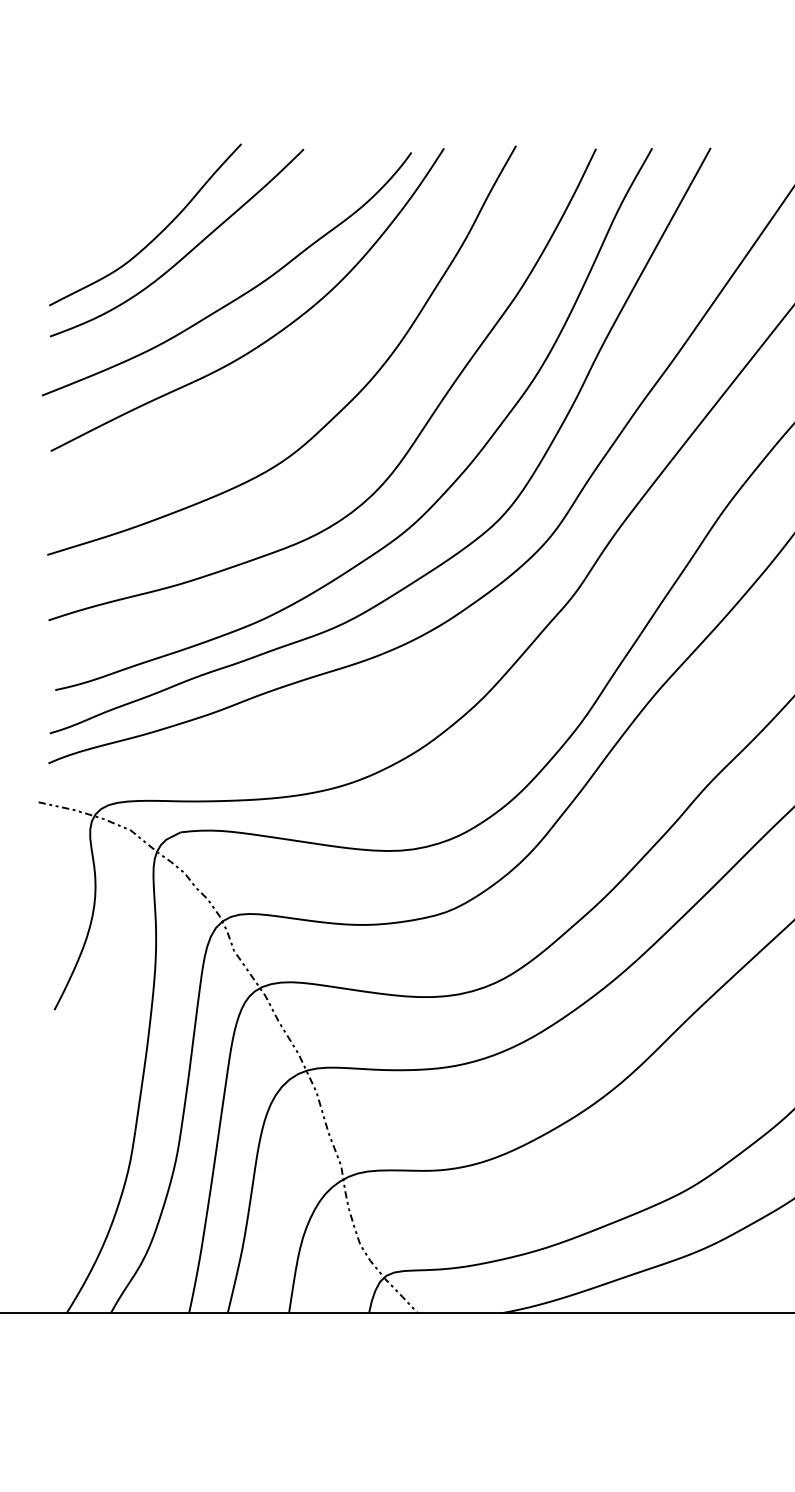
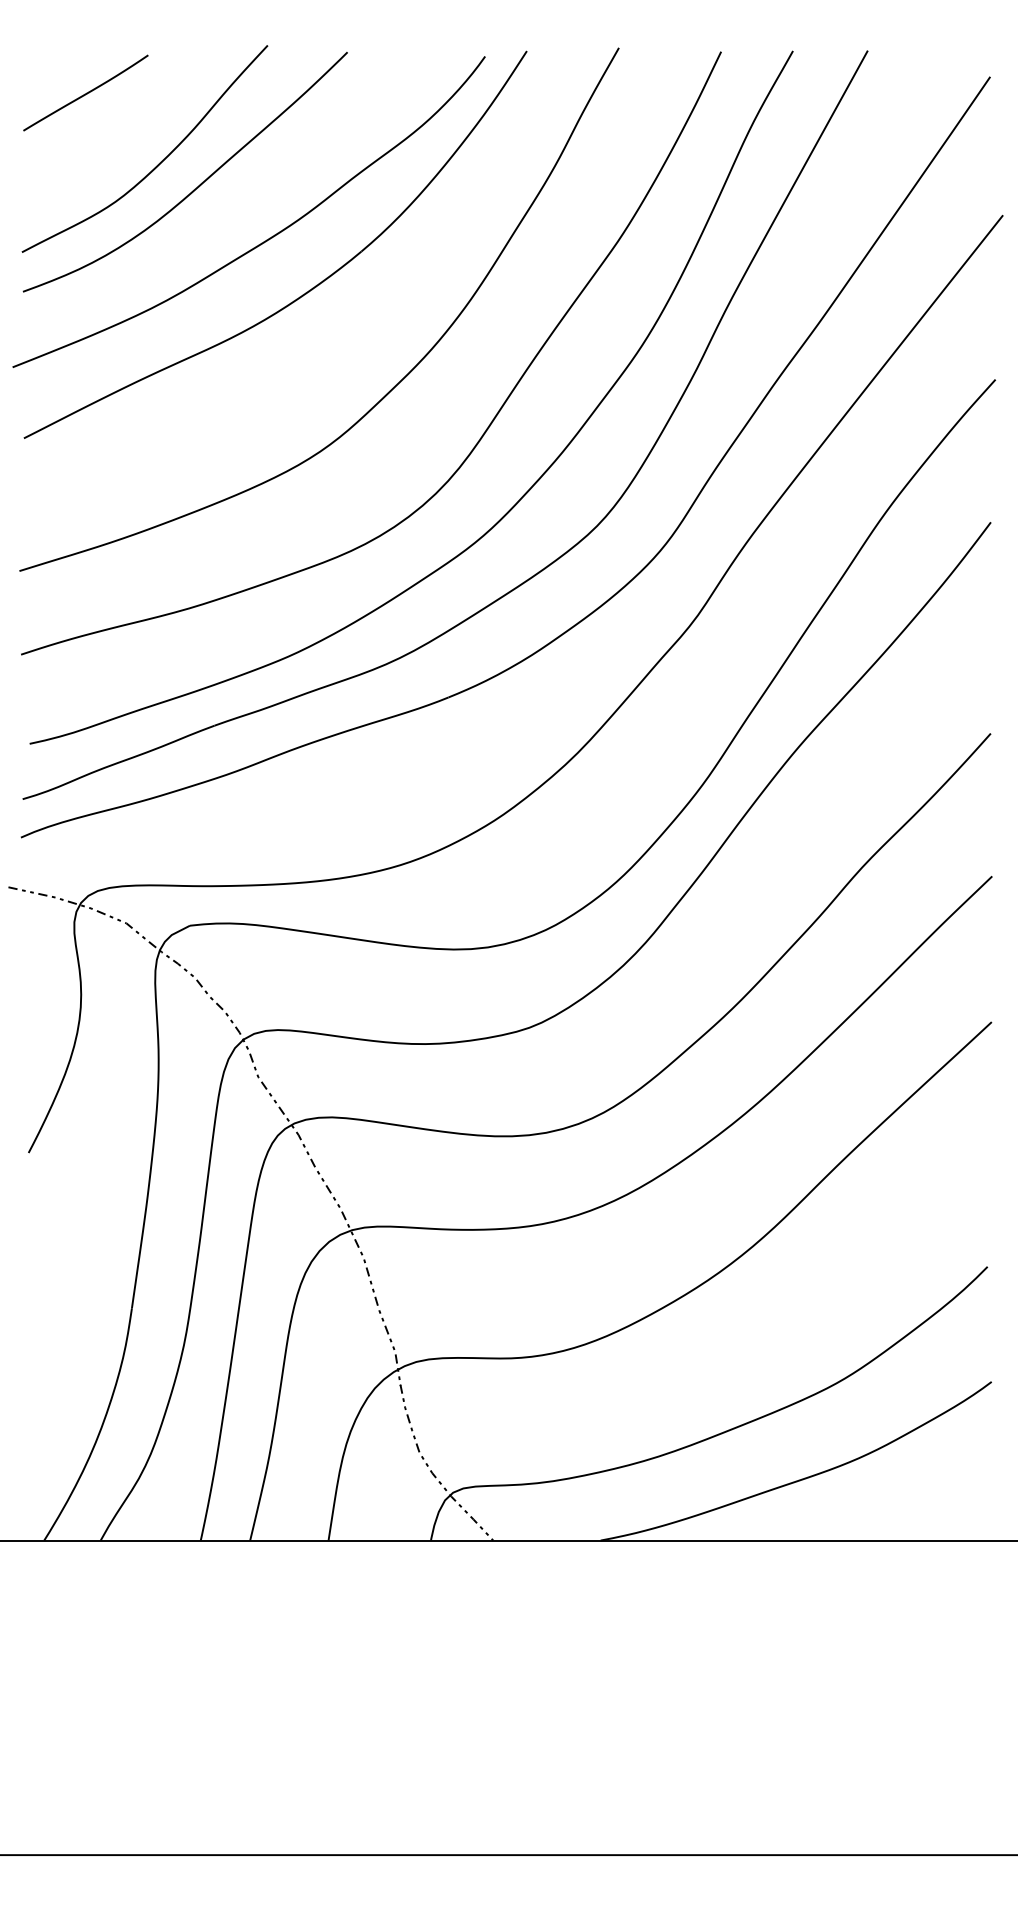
curve: (99, 180) -> (86, 92), added

